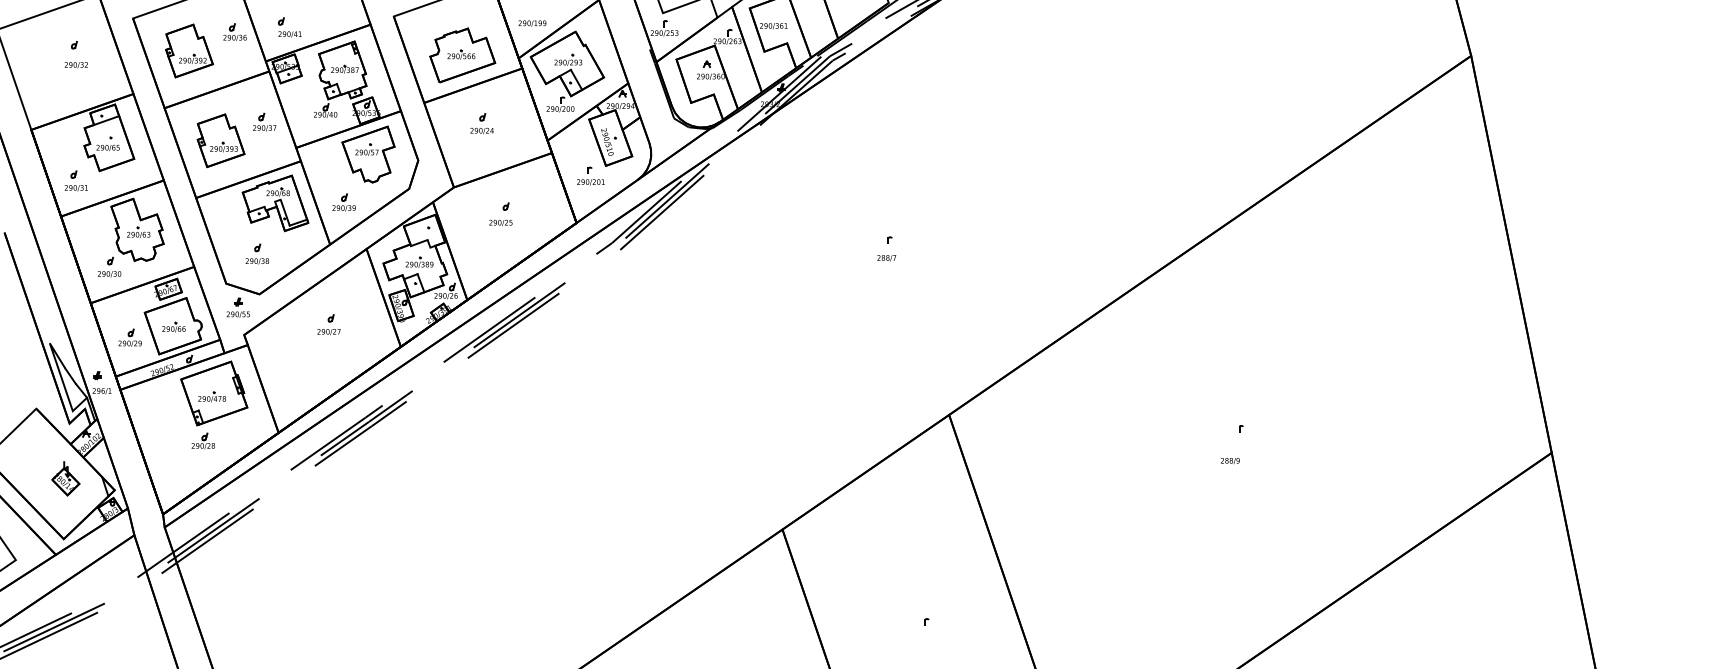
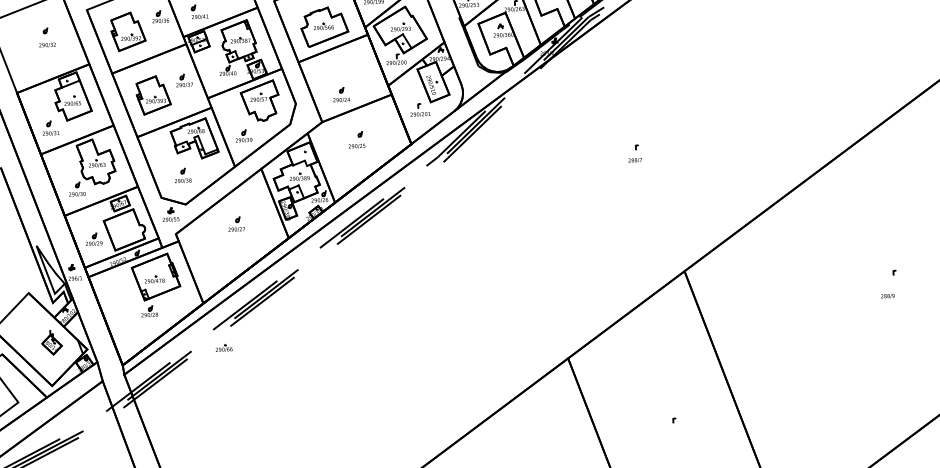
part: (481, 123) -> (341, 94), moved
part: (173, 326) -> (223, 347), moved

